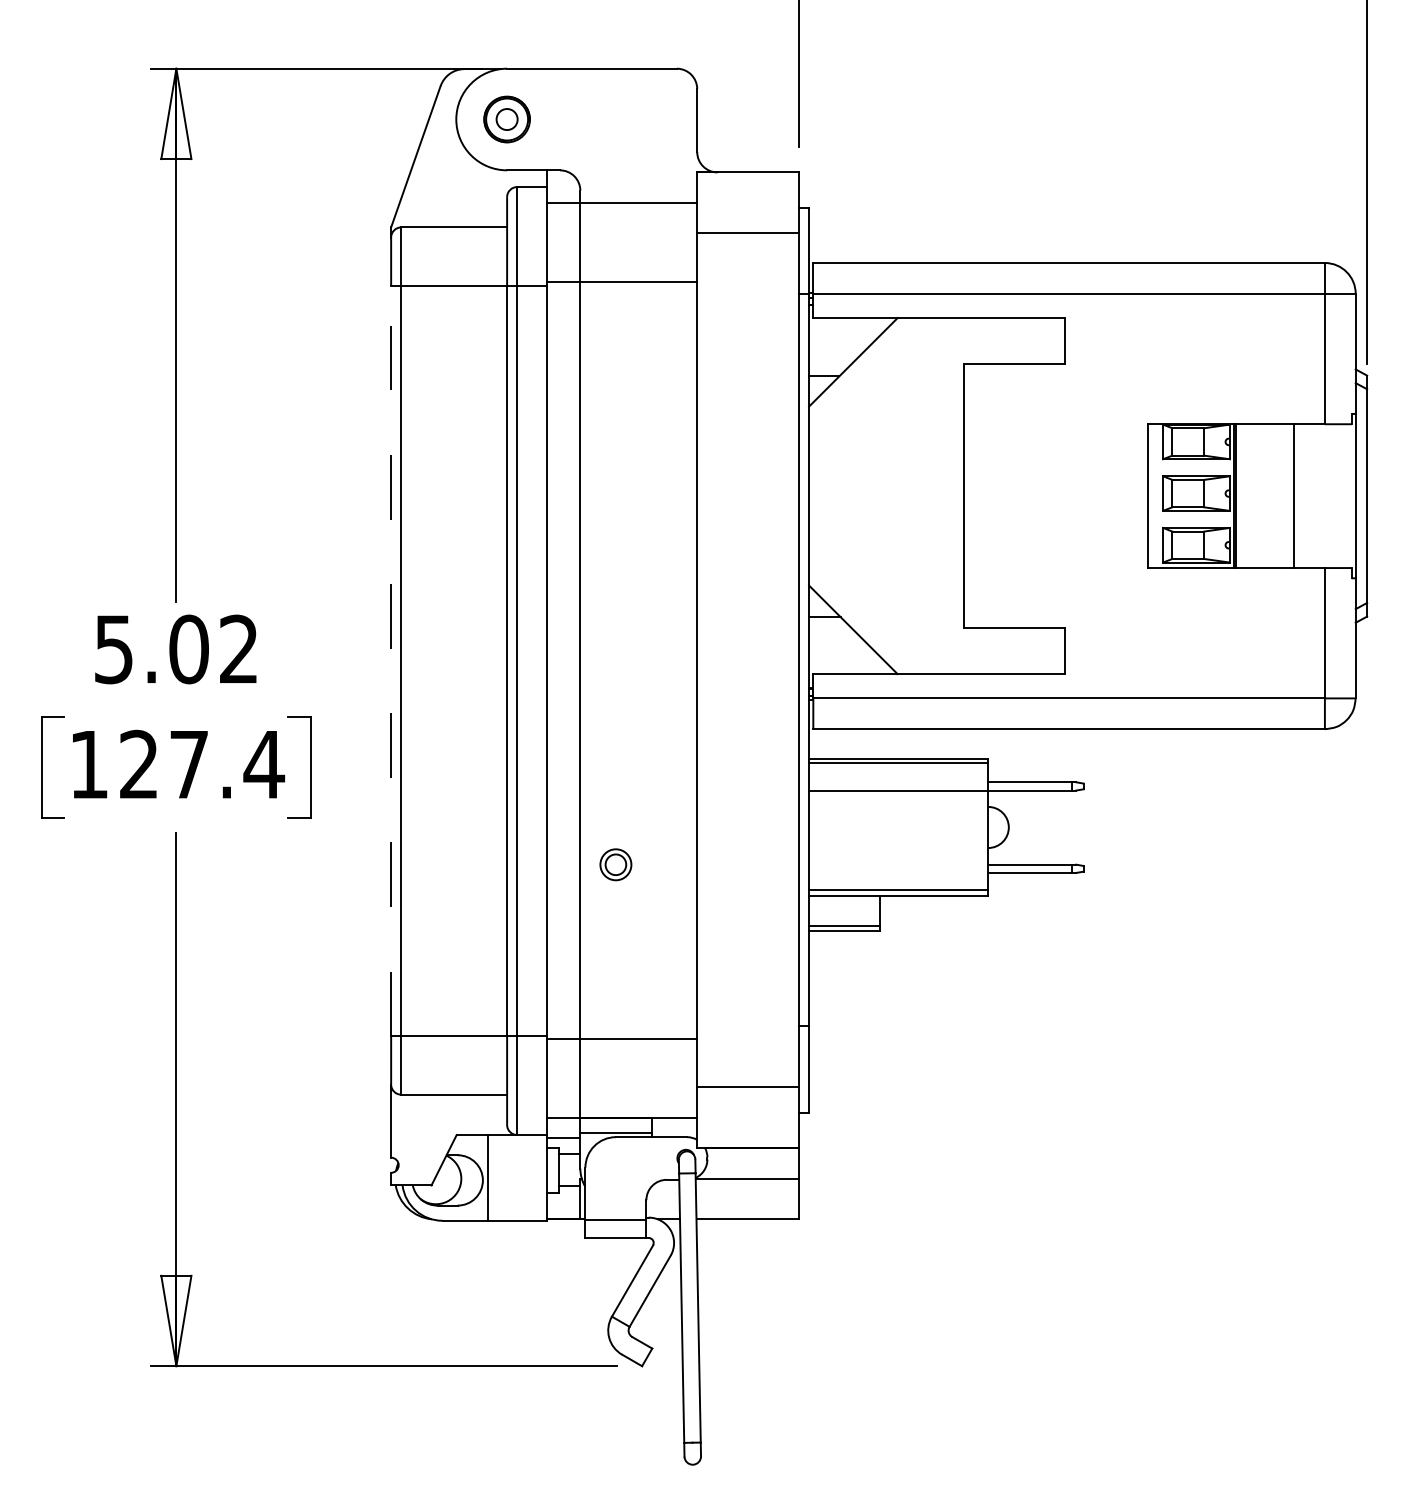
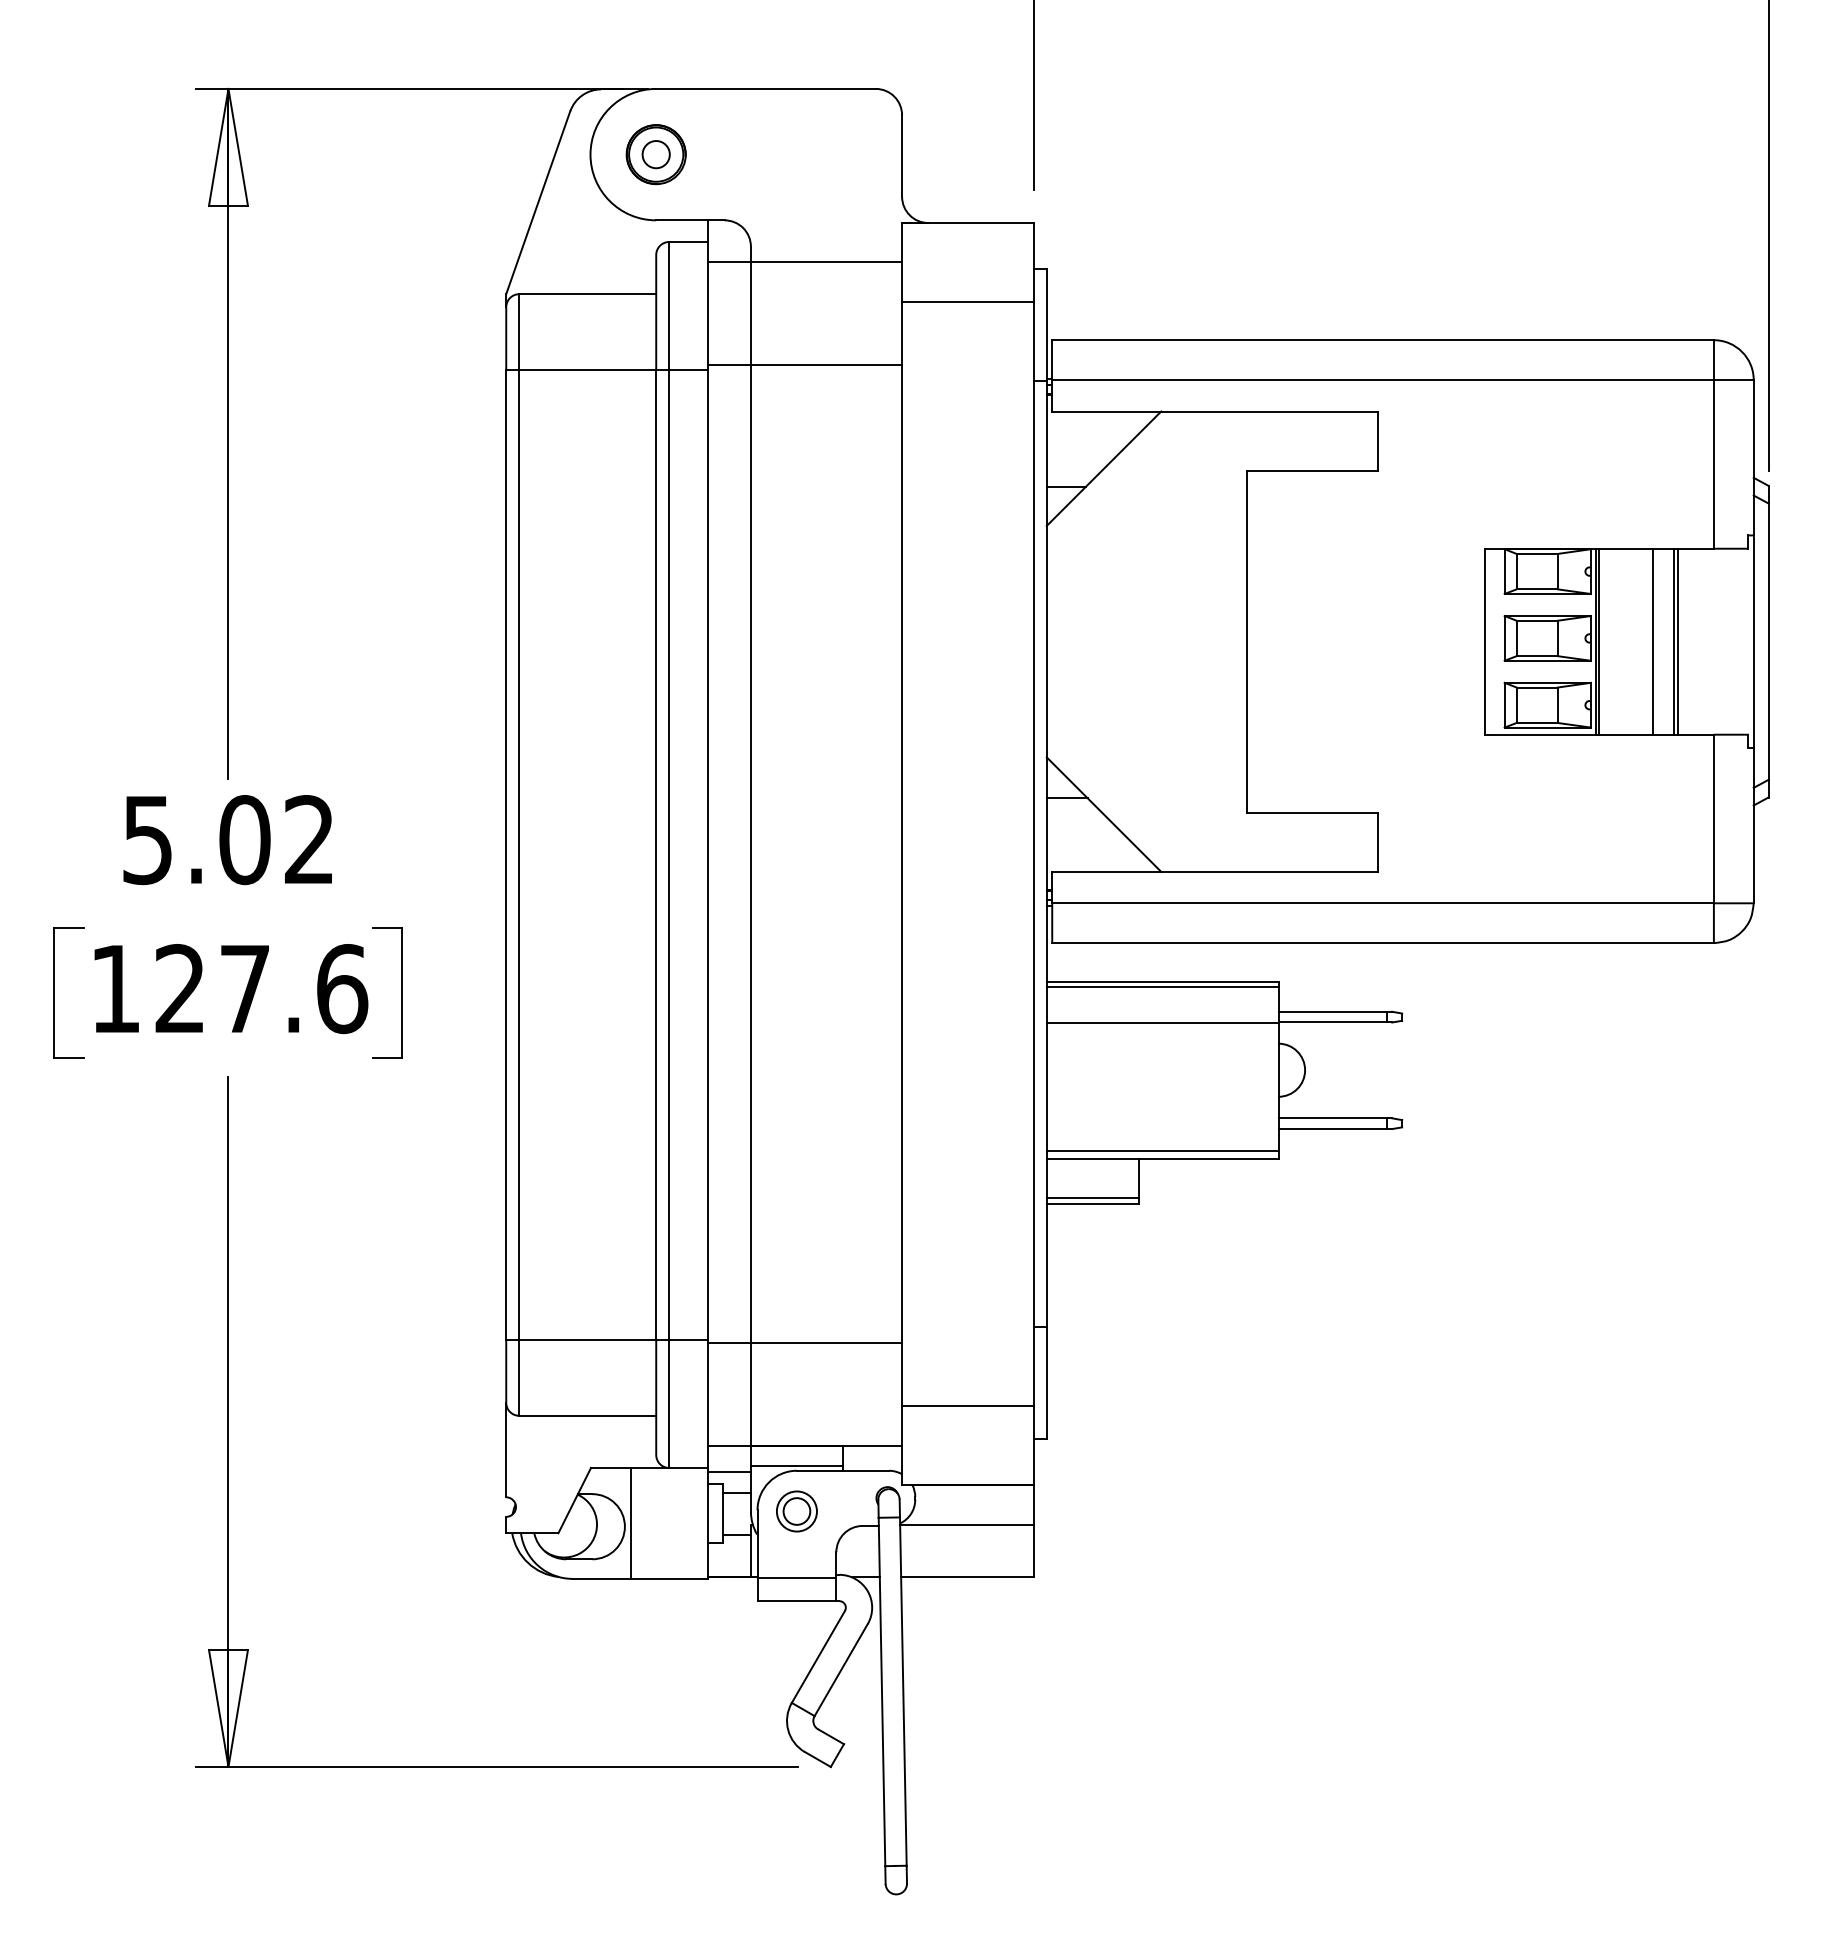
line: (1277, 495) -> (1652, 641), added
line: (1296, 495) -> (1677, 641), added
line: (391, 660) -> (506, 854), dashed -> solid
text: (264, 765) -> (342, 989), 127.4 -> 127.6
part: (615, 864) -> (796, 1511), moved

